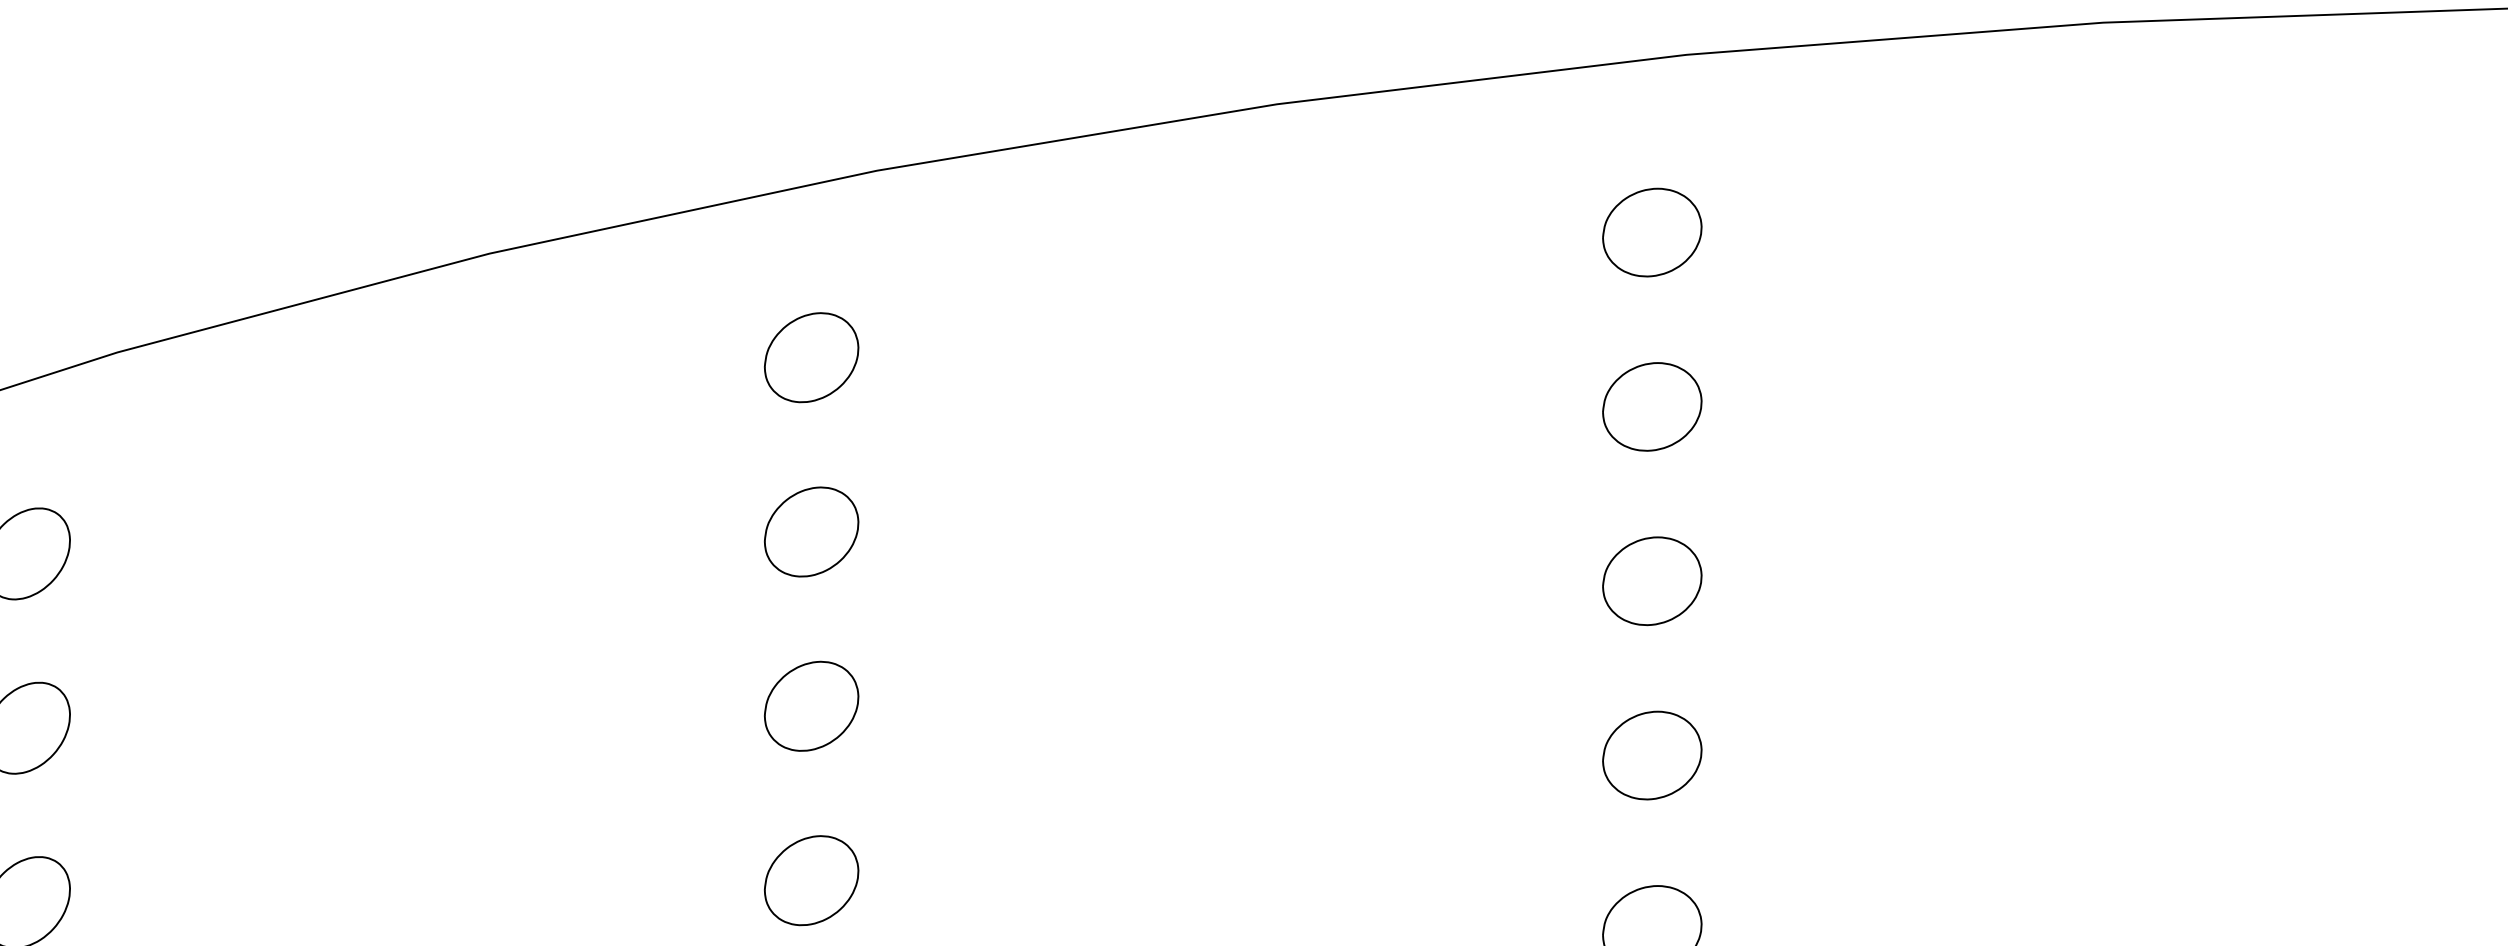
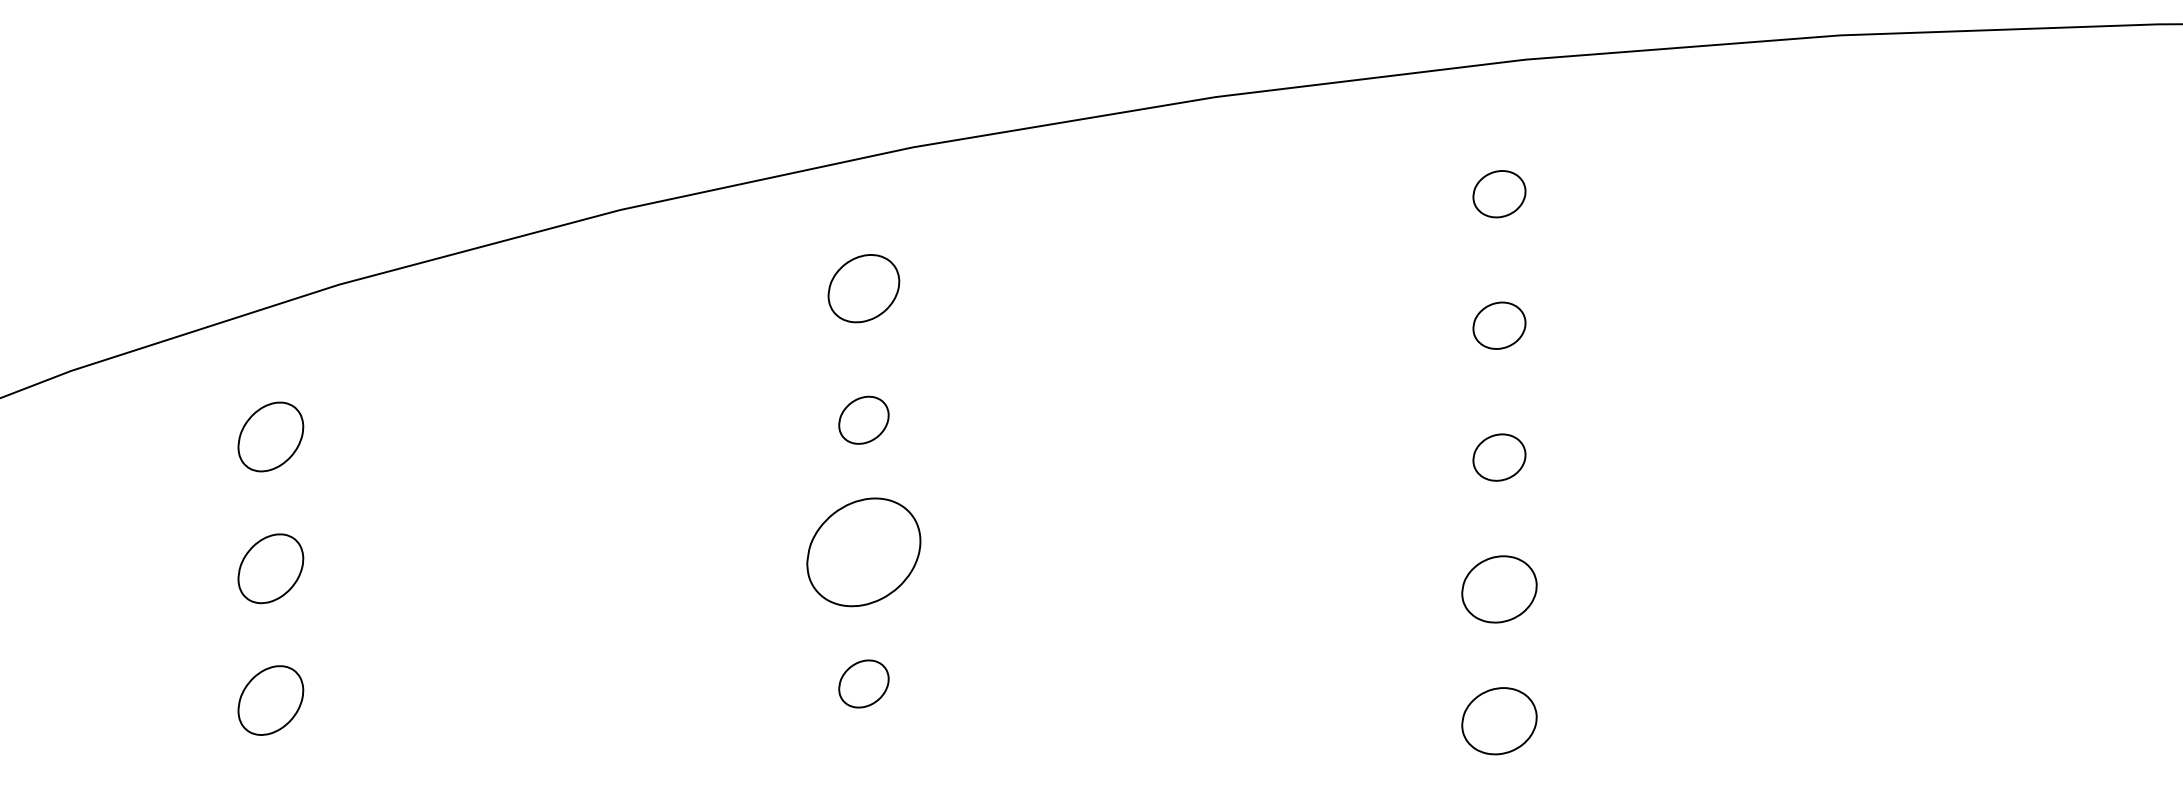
part: (1652, 233) -> (1499, 194), size x0.7
part: (1652, 406) -> (1499, 325), size x0.7
part: (811, 530) -> (863, 419), size x0.7
part: (1652, 581) -> (1499, 457), size x0.7
part: (811, 705) -> (863, 551), size x1.6
part: (811, 879) -> (863, 683), size x0.7

